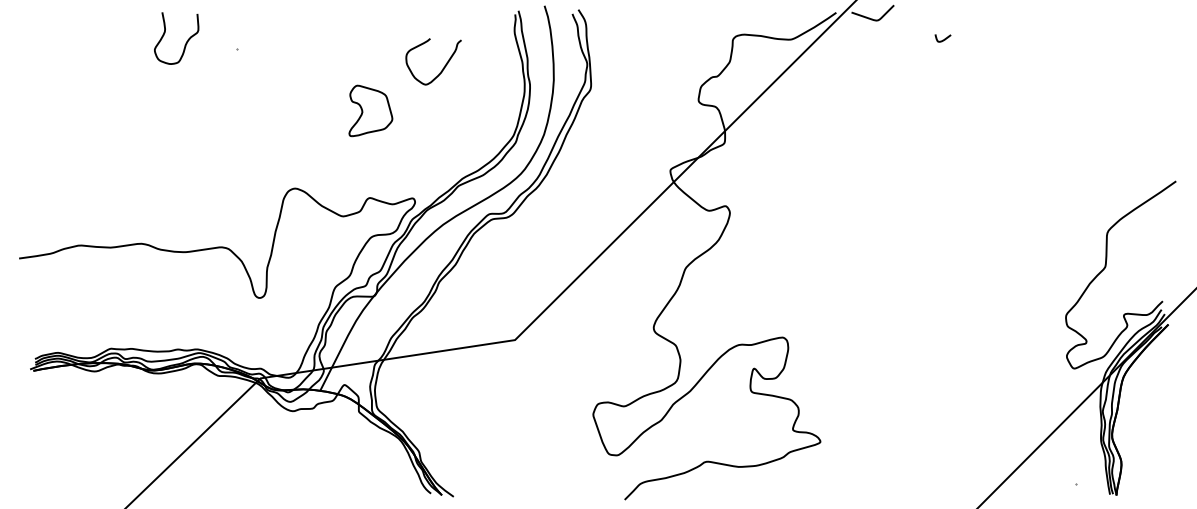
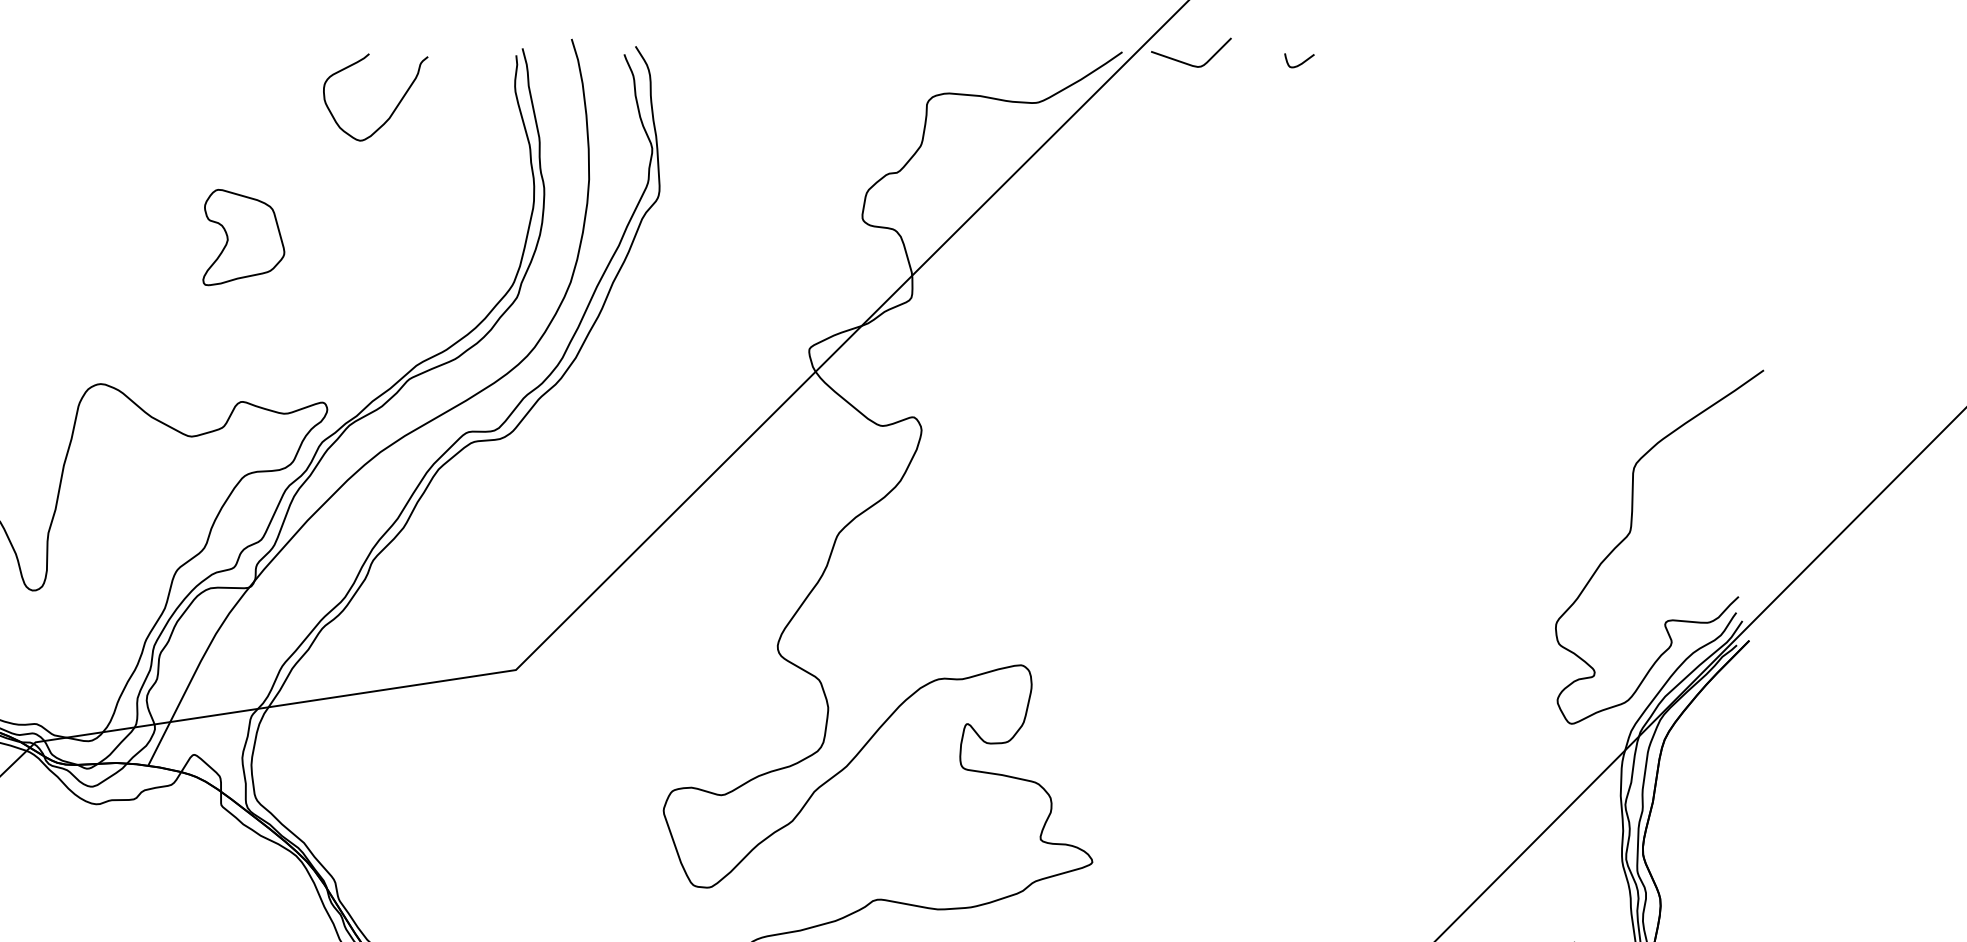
curve: (942, 39) -> (1298, 62), moved
curve: (442, 68) -> (392, 110), moved

